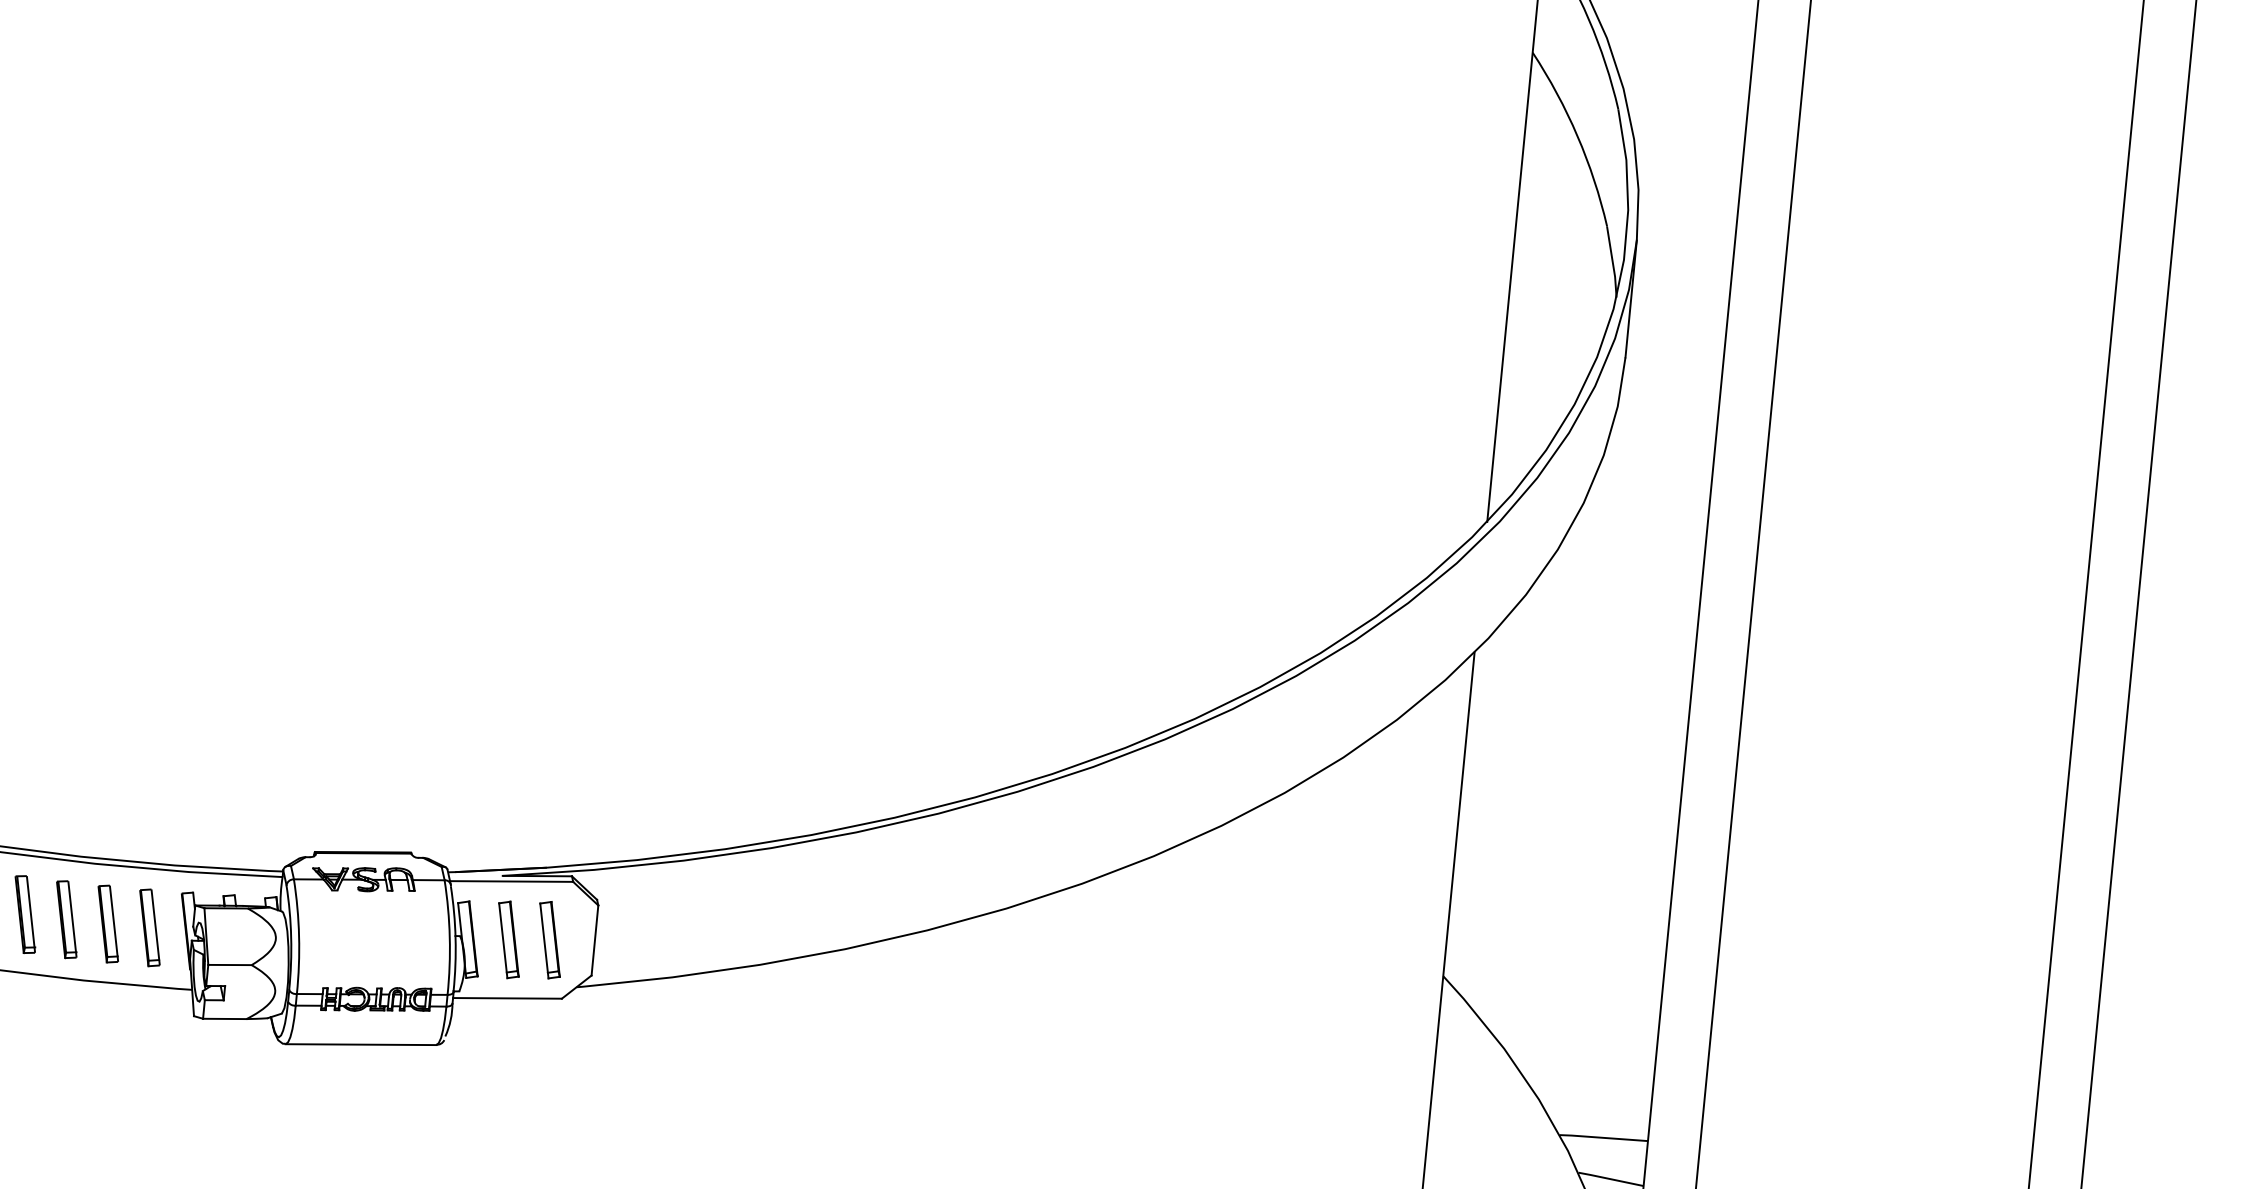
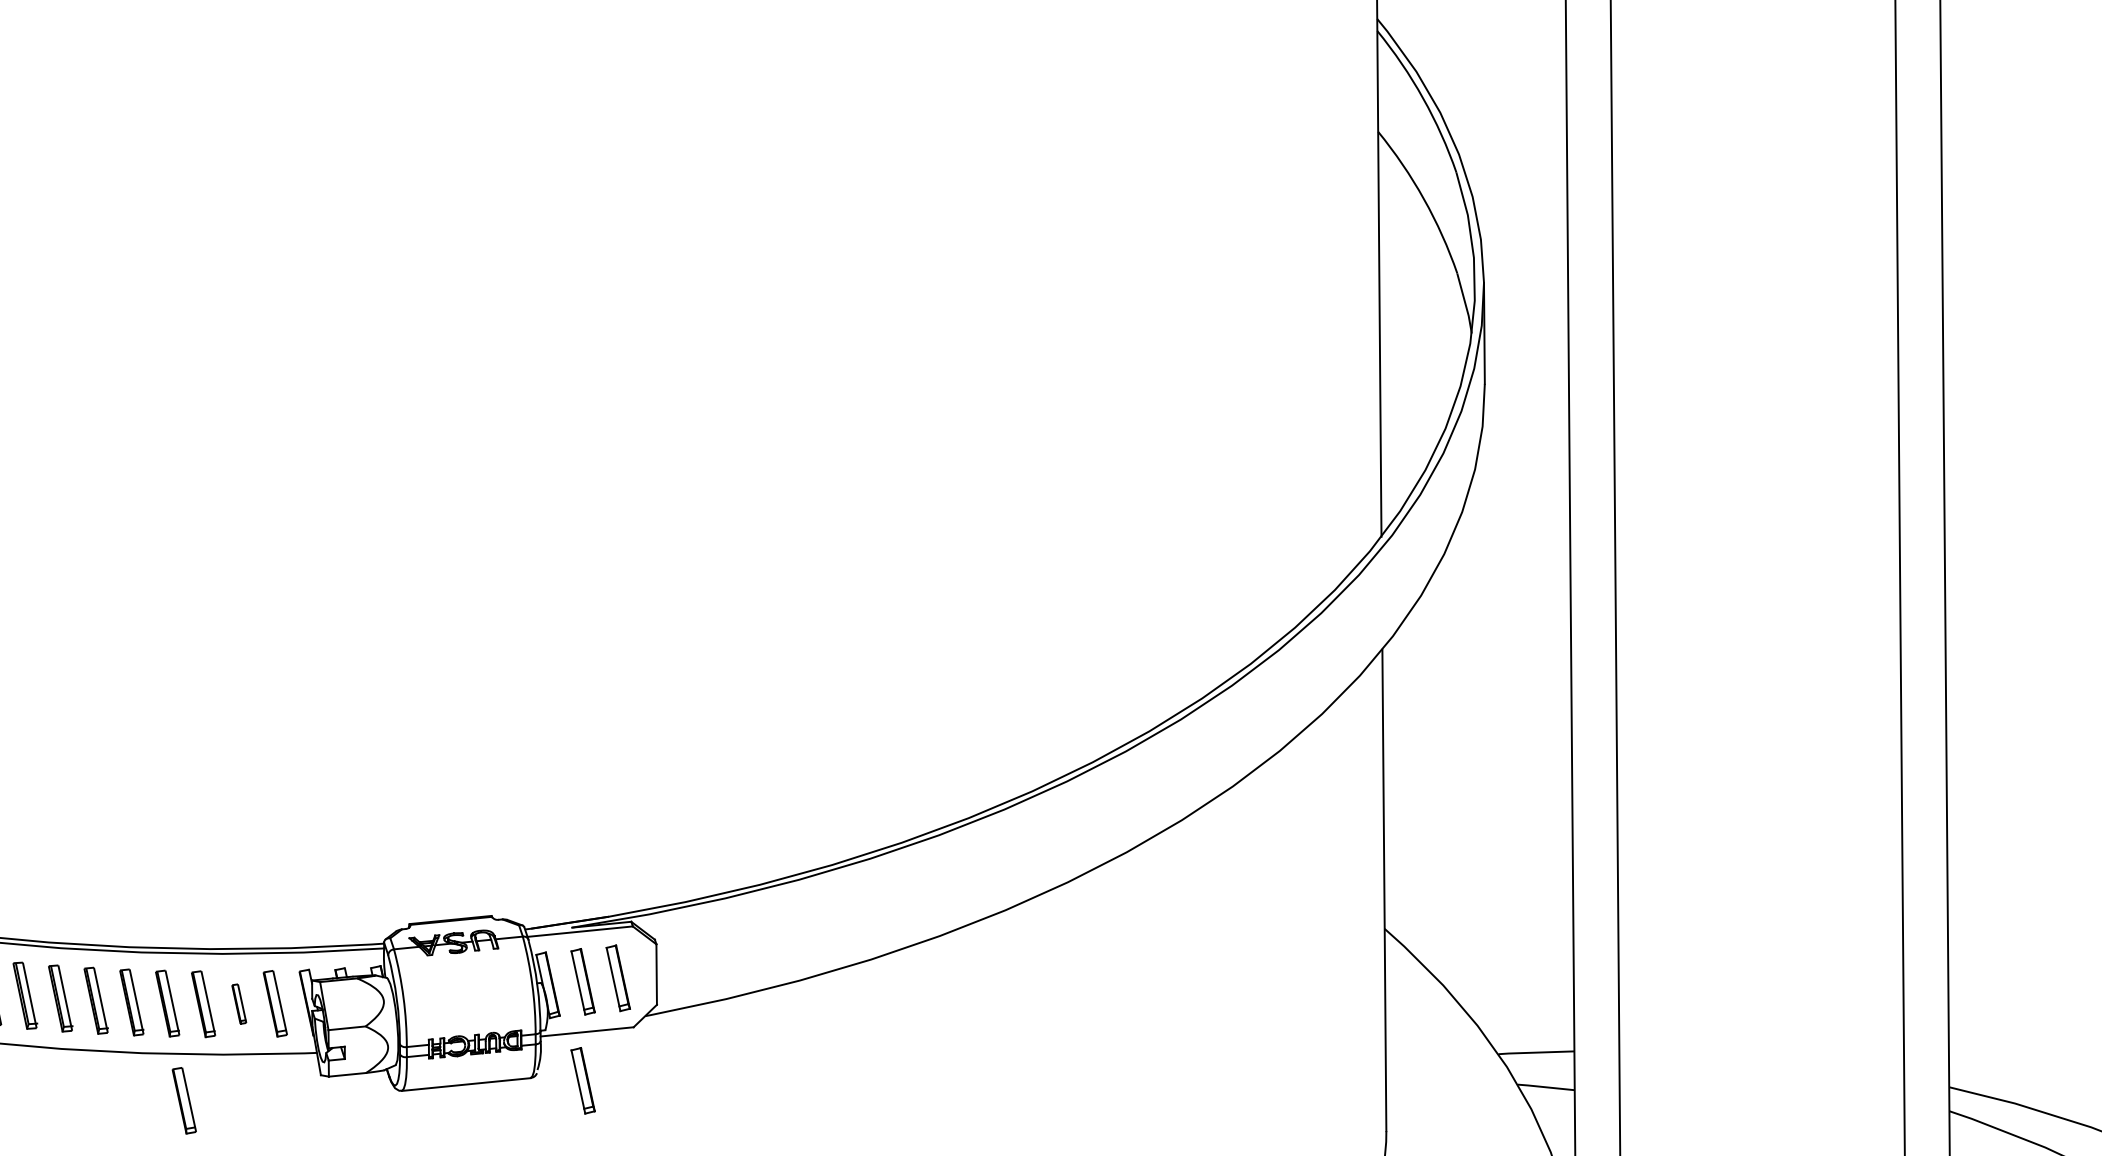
part: (107, 923) -> (238, 1003), size x0.6
part: (31, 1028) -> (183, 1100), added
part: (496, 1054) -> (582, 1080), added

